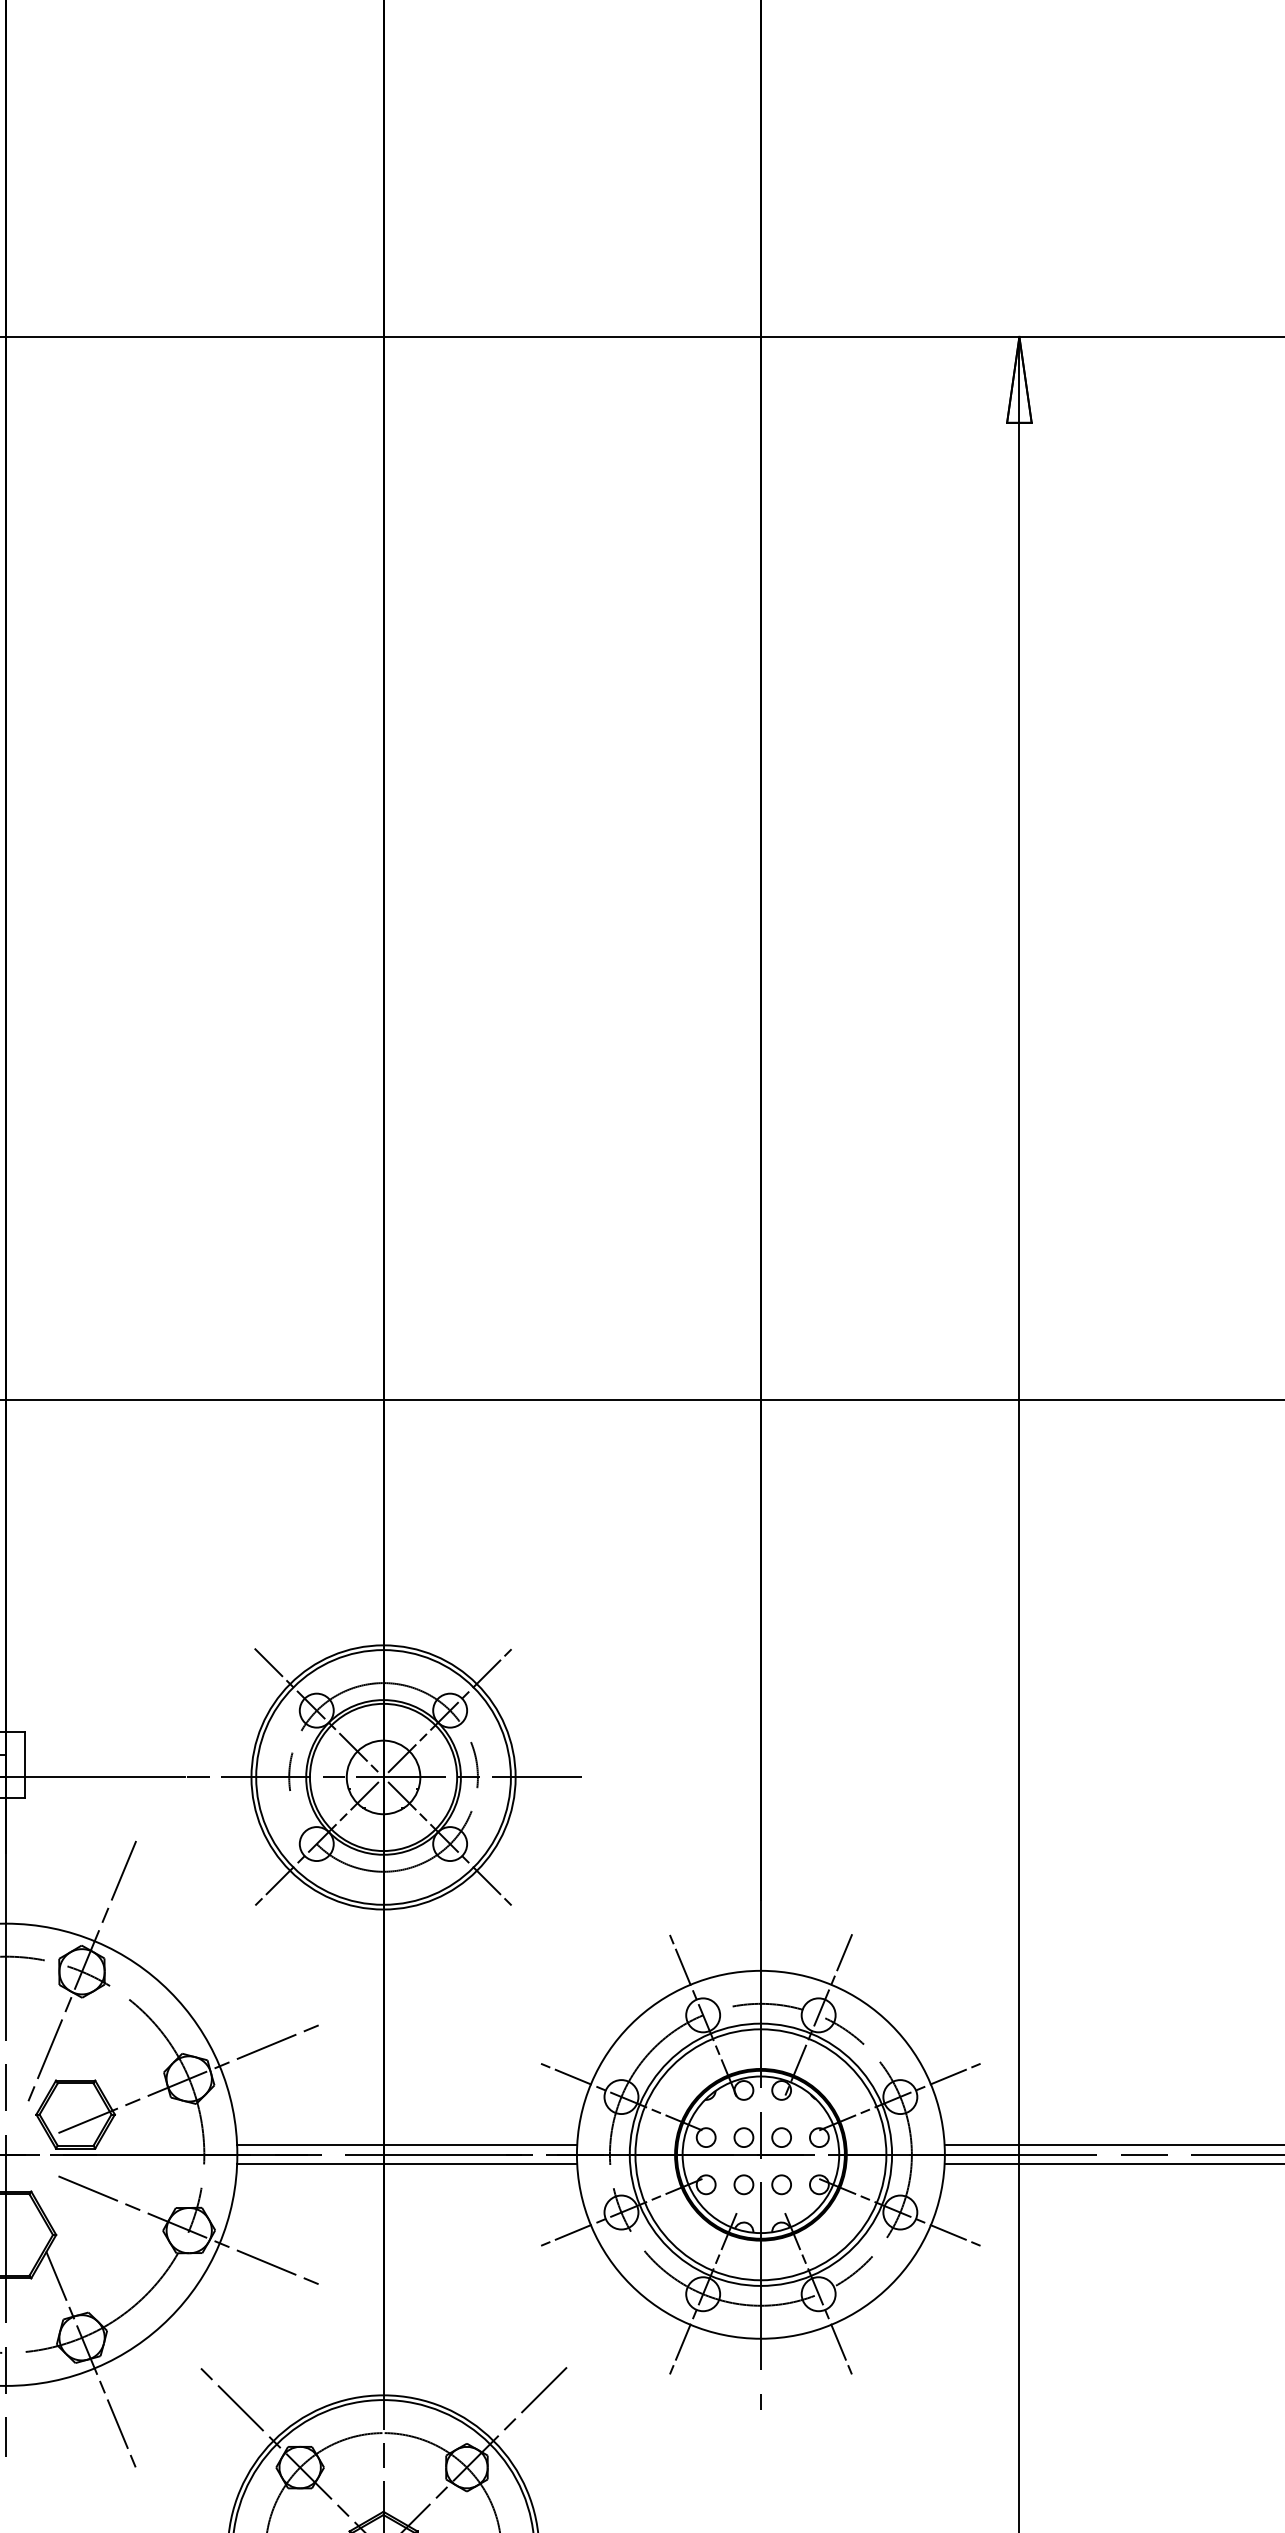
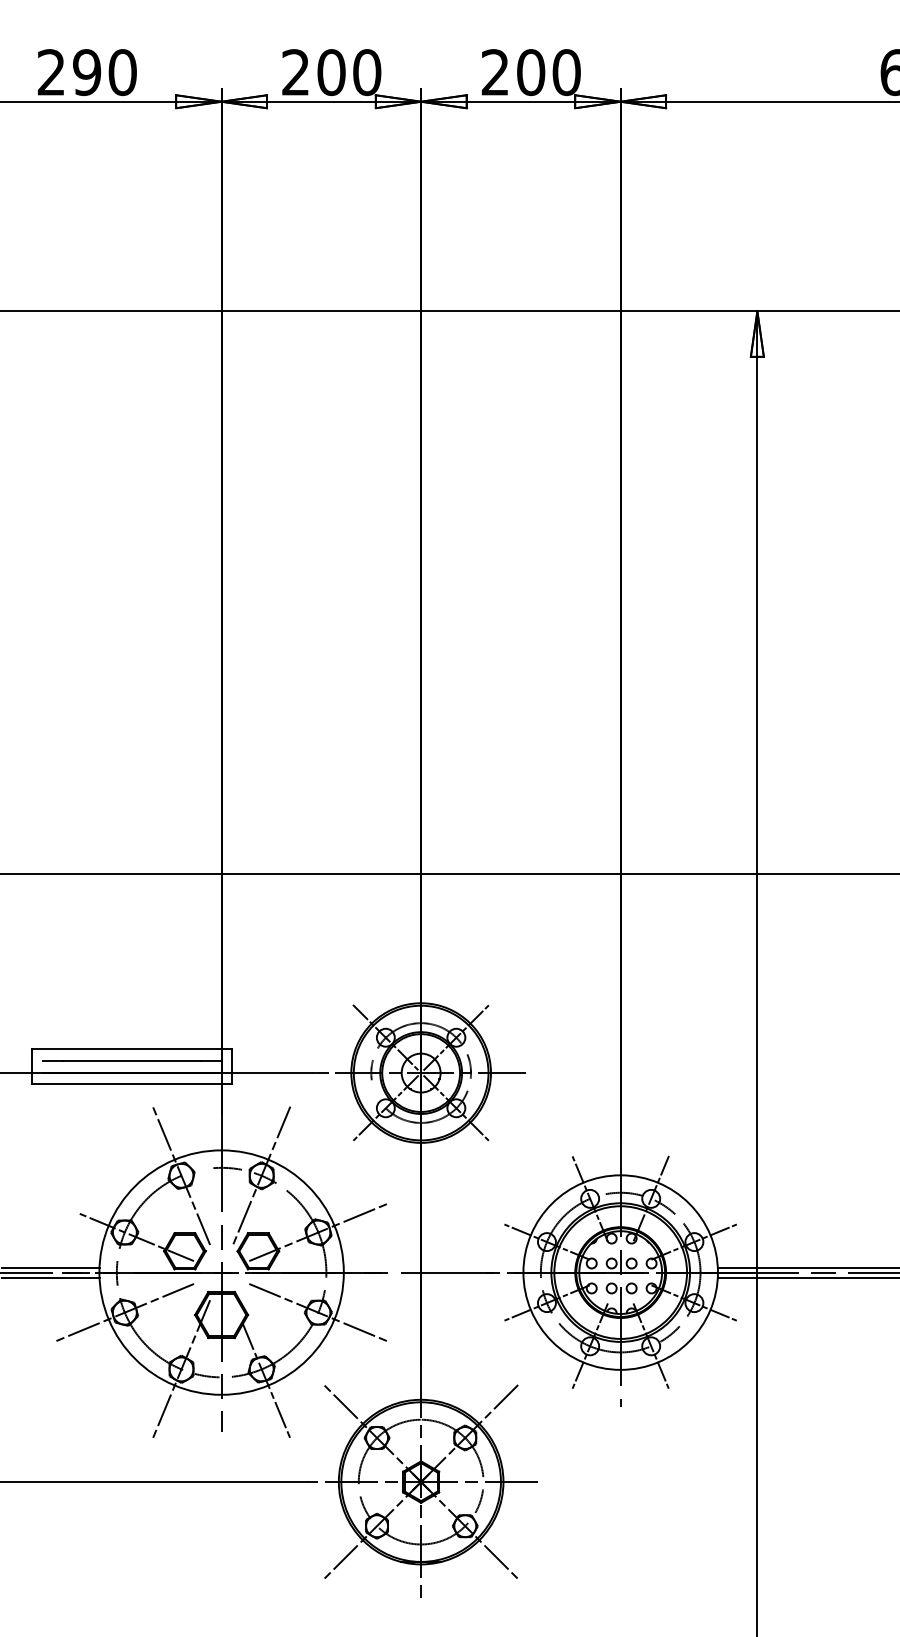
line: (406, 2145) -> (433, 1267), removed
line: (406, 2164) -> (433, 1277), removed

